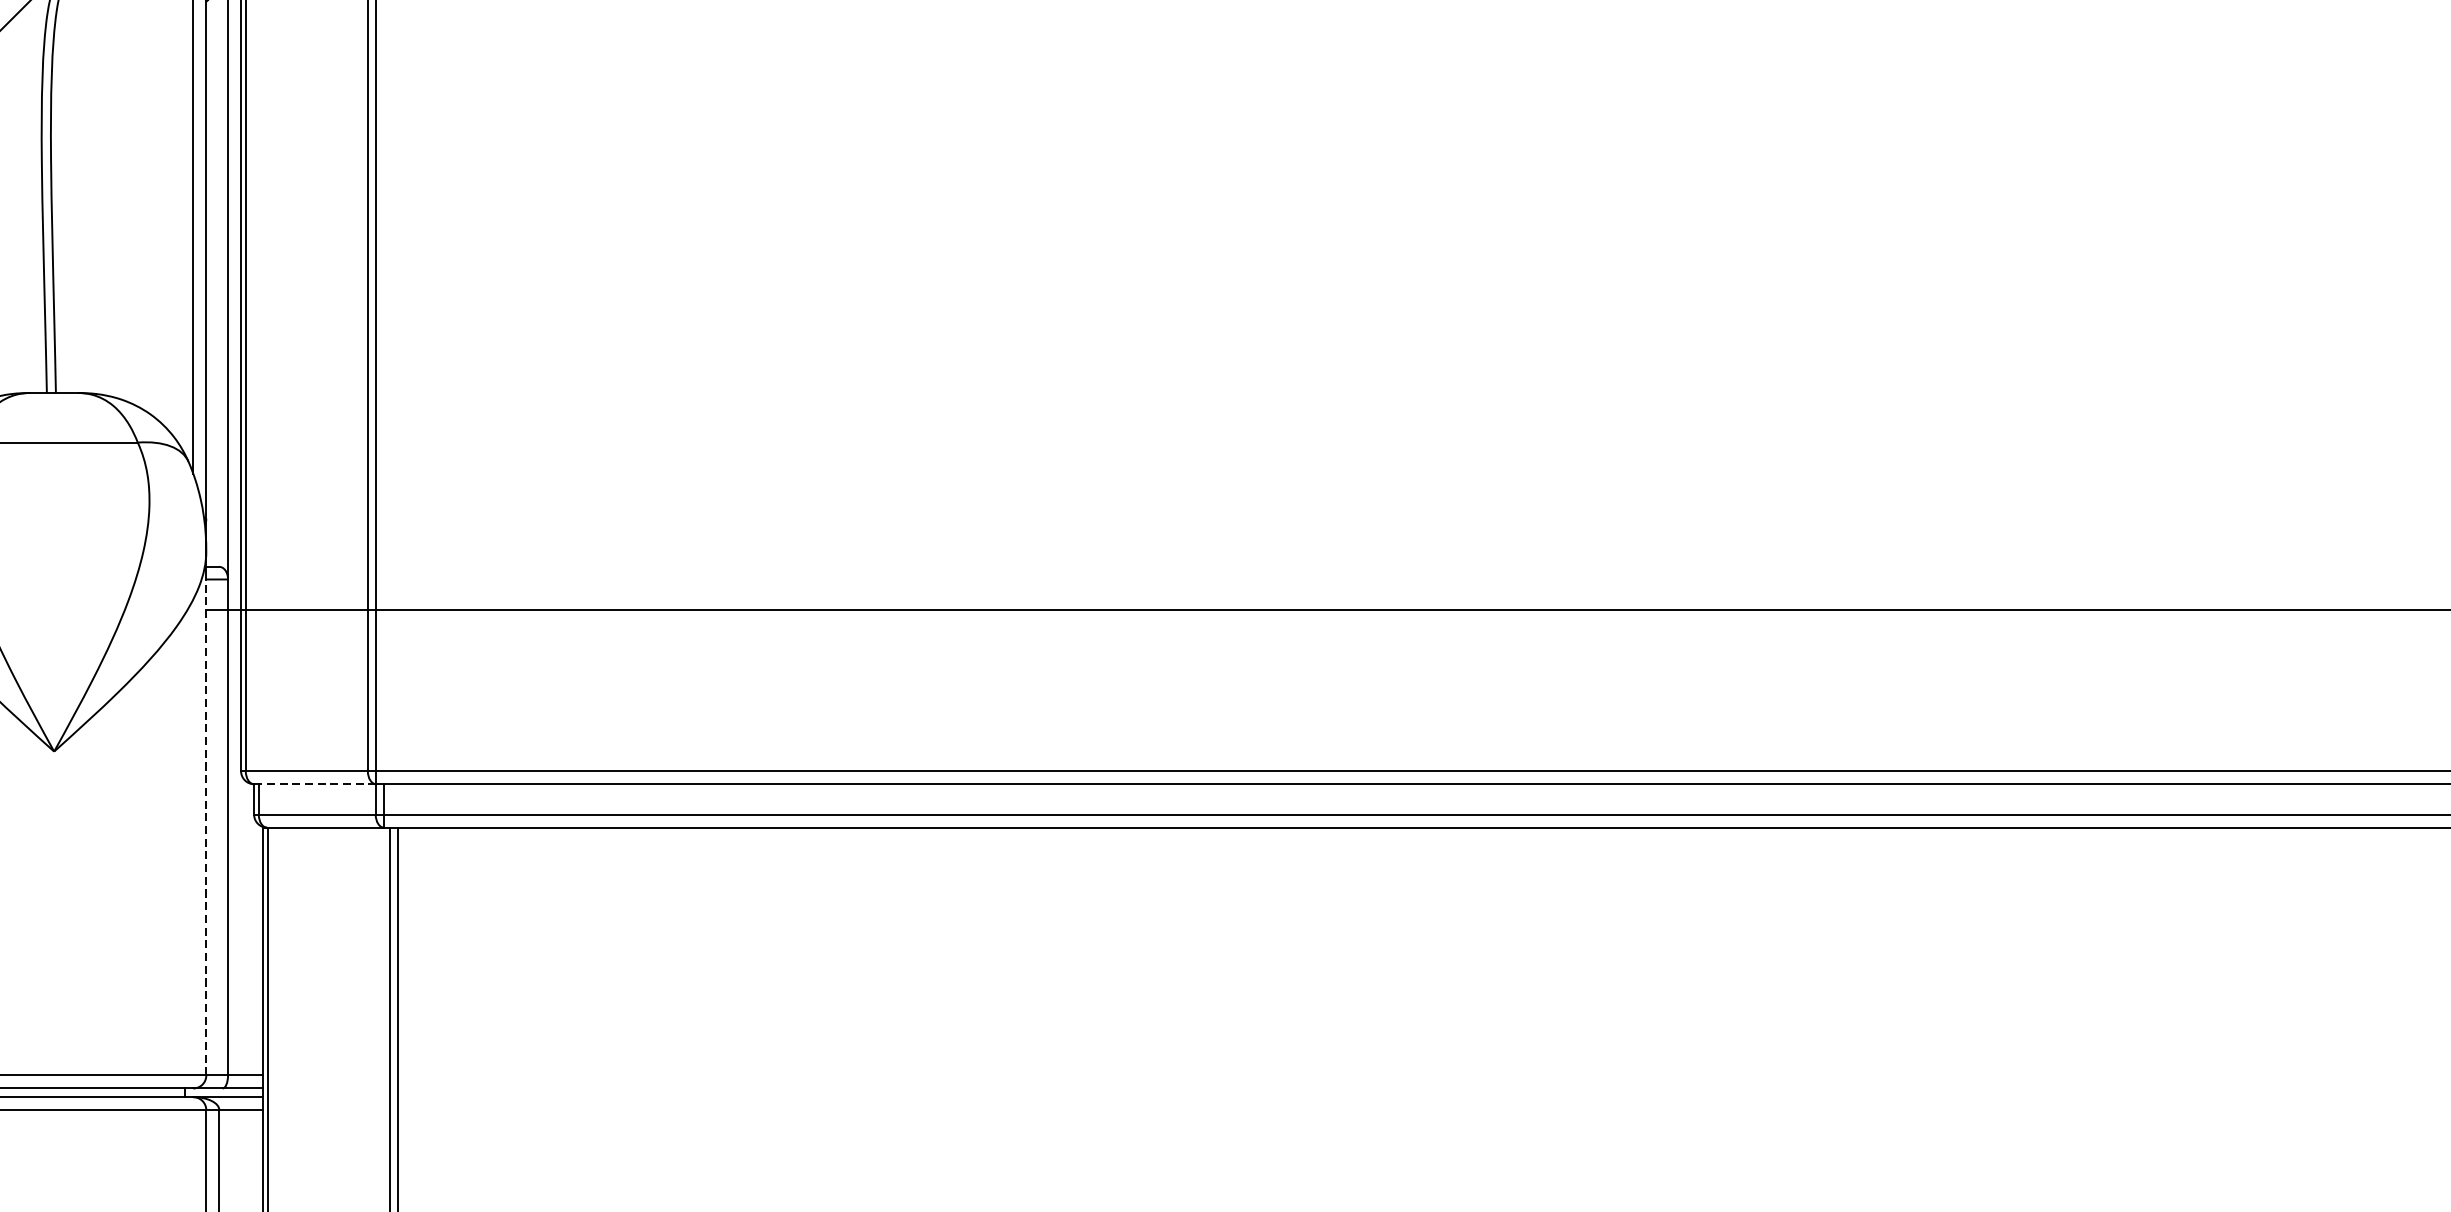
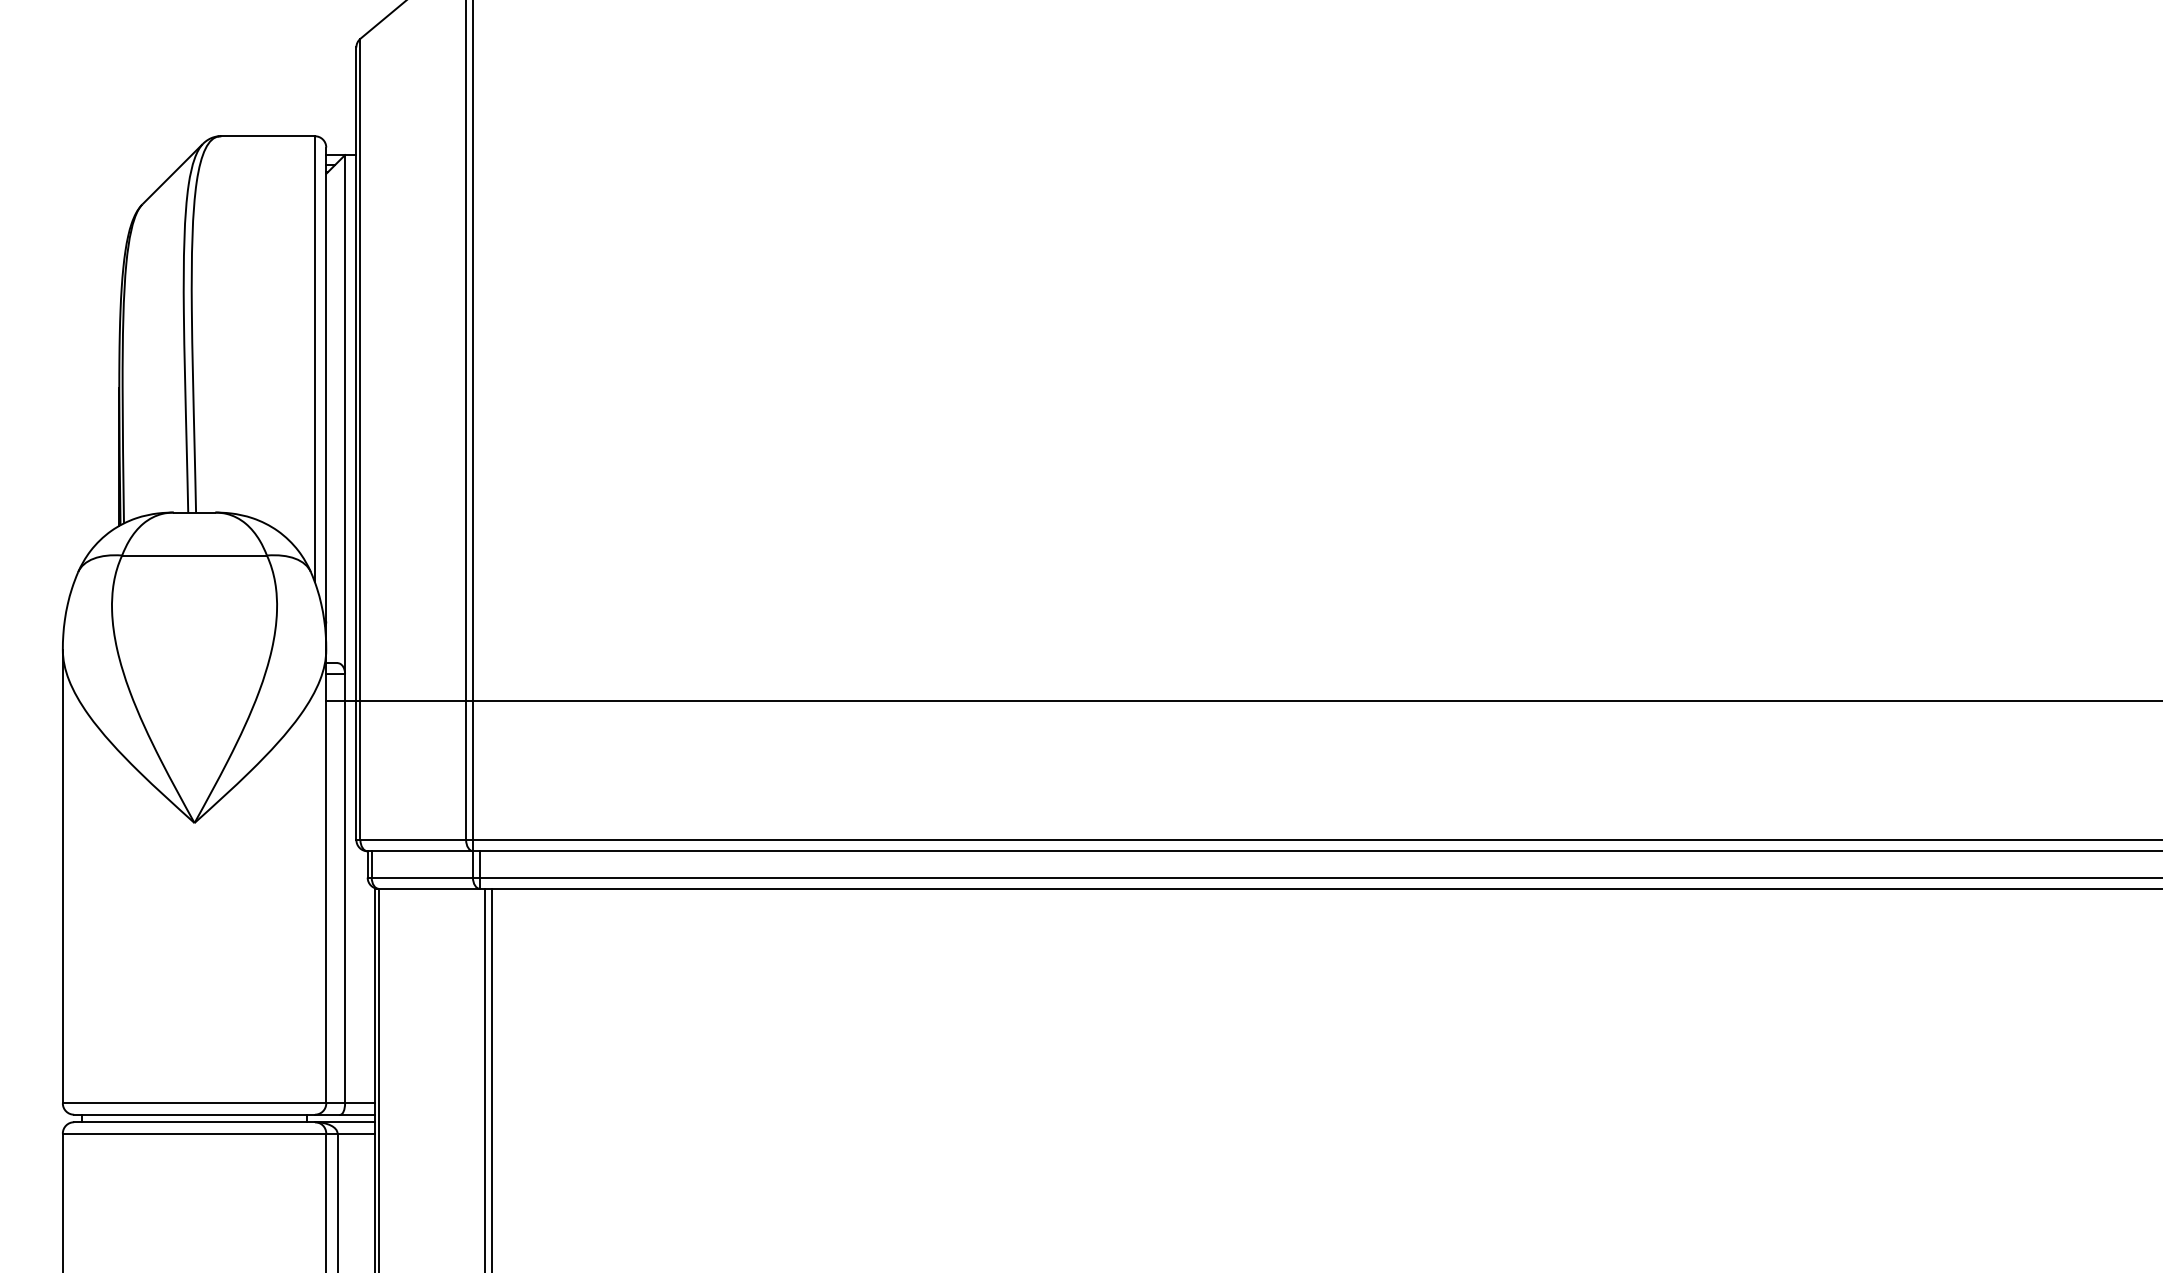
line: (315, 784) -> (420, 851), dashed -> solid
line: (206, 827) -> (326, 888), dashed -> solid

